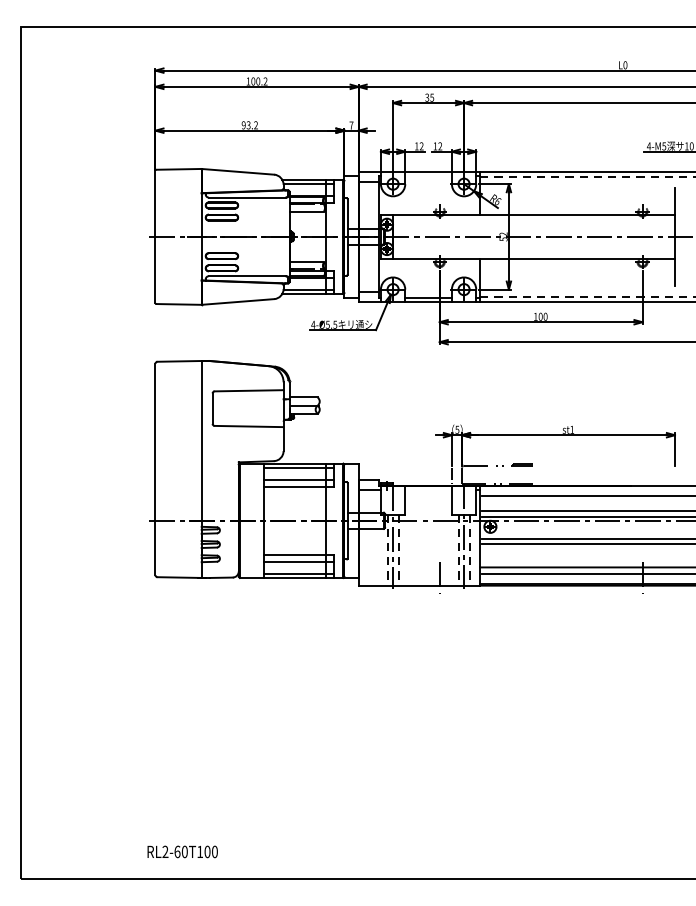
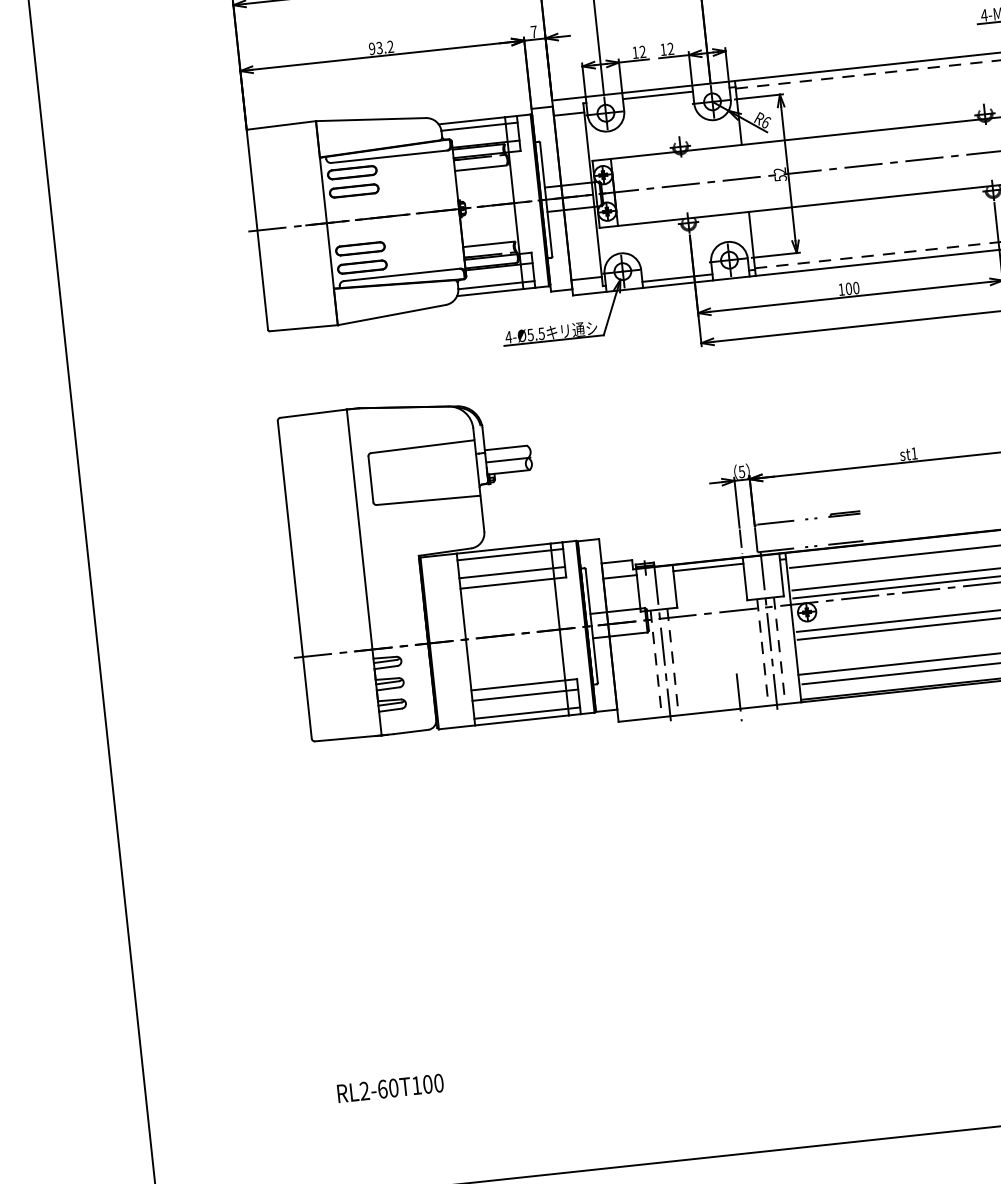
line: (428, 176) -> (657, 96), added
line: (428, 490) -> (708, 567), added
text: (182, 851) -> (390, 1087), moved

